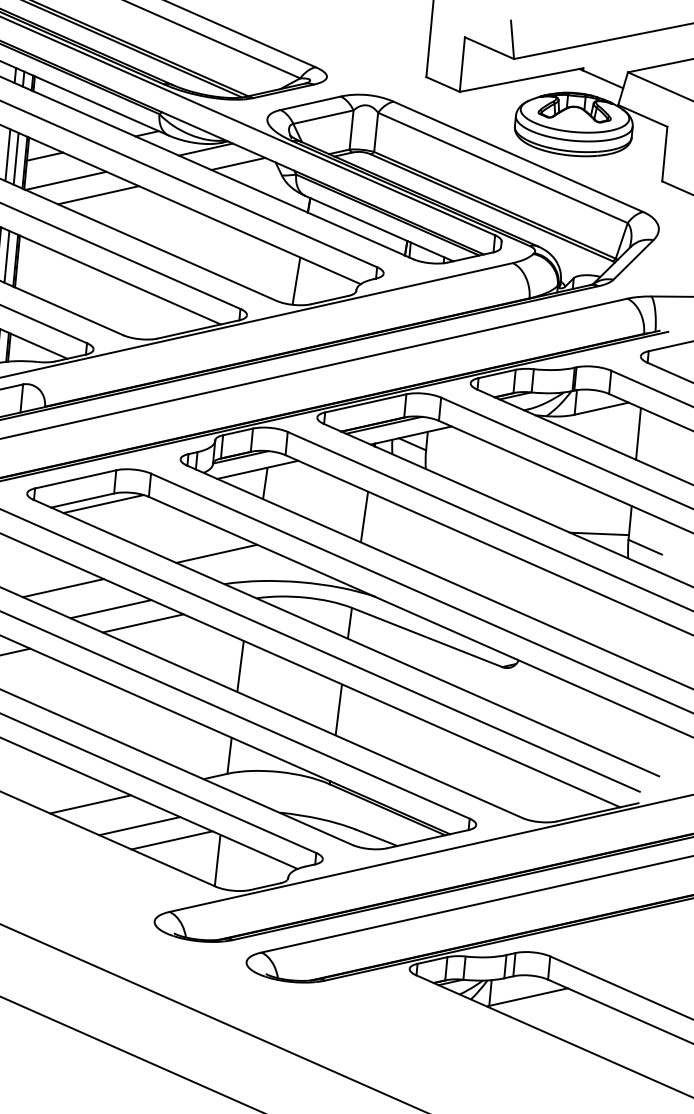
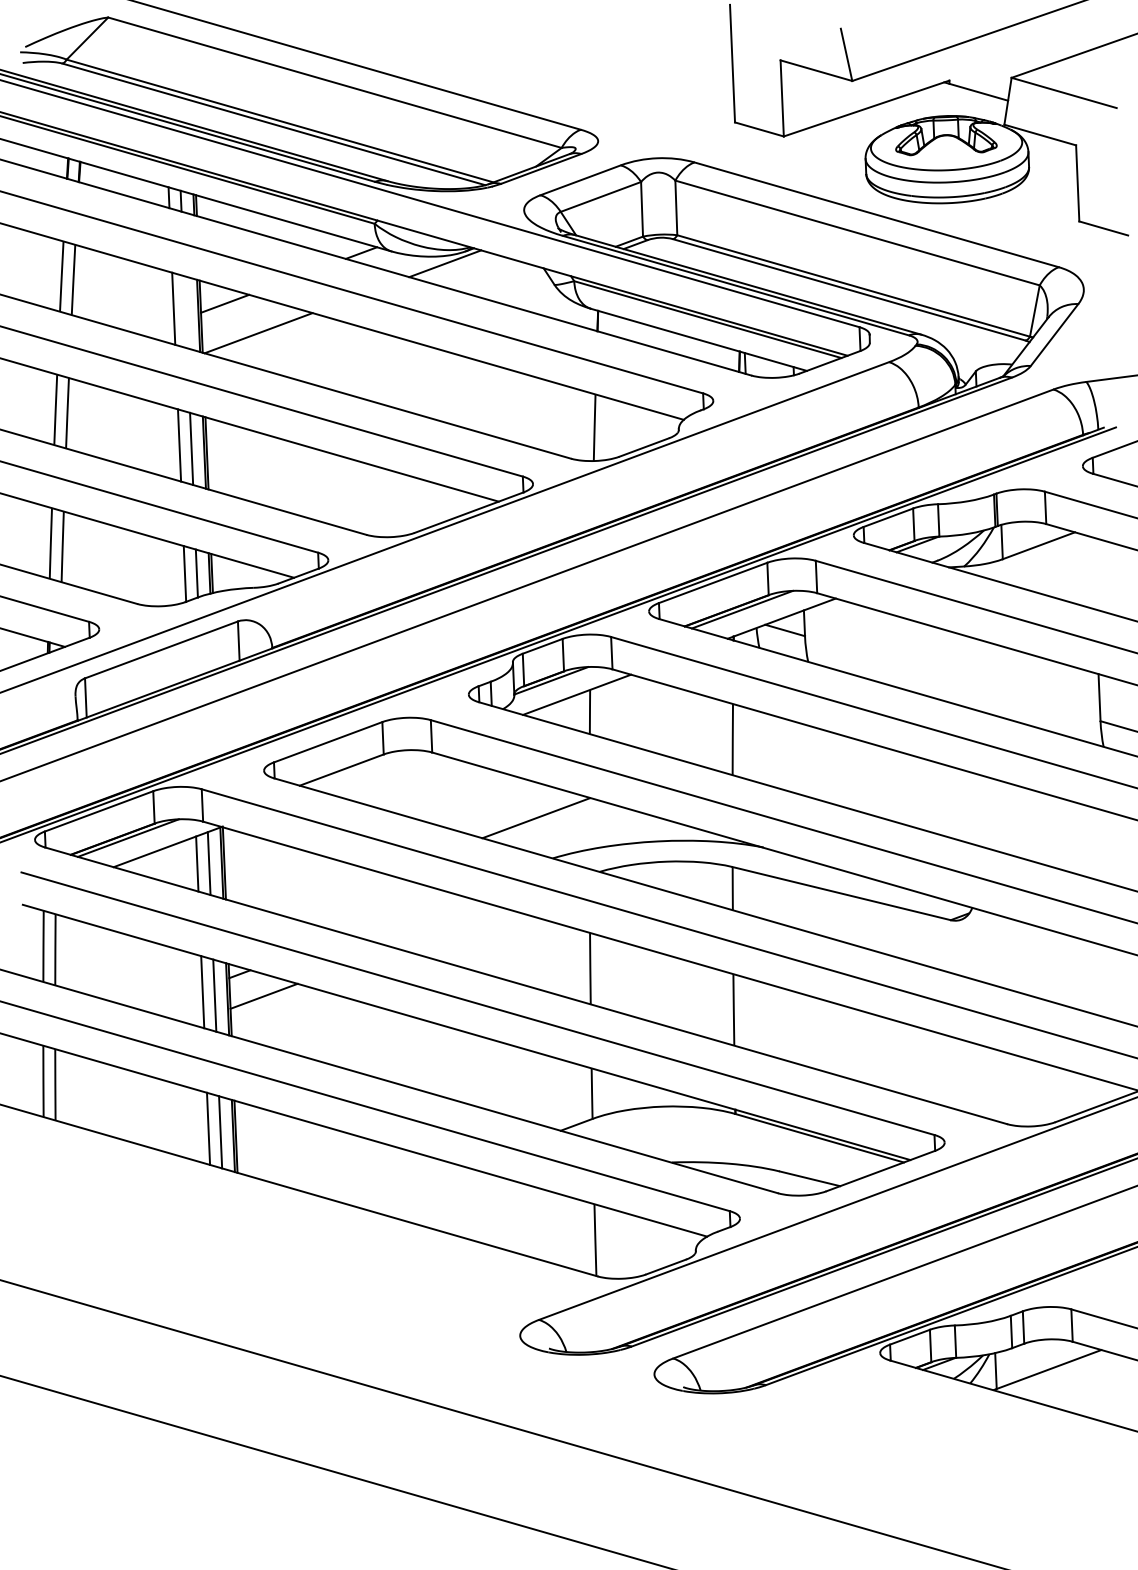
line: (15, 158) -> (185, 312), removed
line: (238, 164) -> (492, 277), removed
line: (98, 195) -> (306, 346), removed
line: (637, 433) -> (1093, 573), removed
line: (103, 503) -> (370, 770), removed
line: (598, 533) -> (1058, 718), removed
line: (63, 588) -> (331, 894), removed
line: (111, 609) -> (401, 914), removed
line: (143, 623) -> (448, 927), removed
line: (90, 804) -> (410, 1186), removed
line: (139, 826) -> (481, 1207), removed
line: (171, 840) -> (528, 1220), removed

